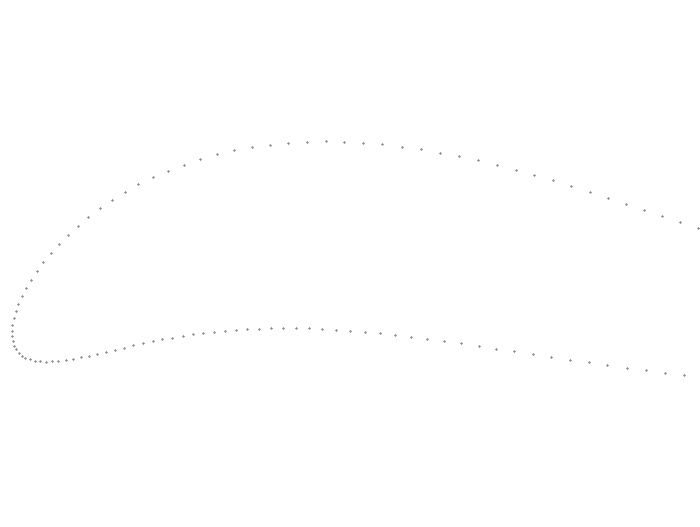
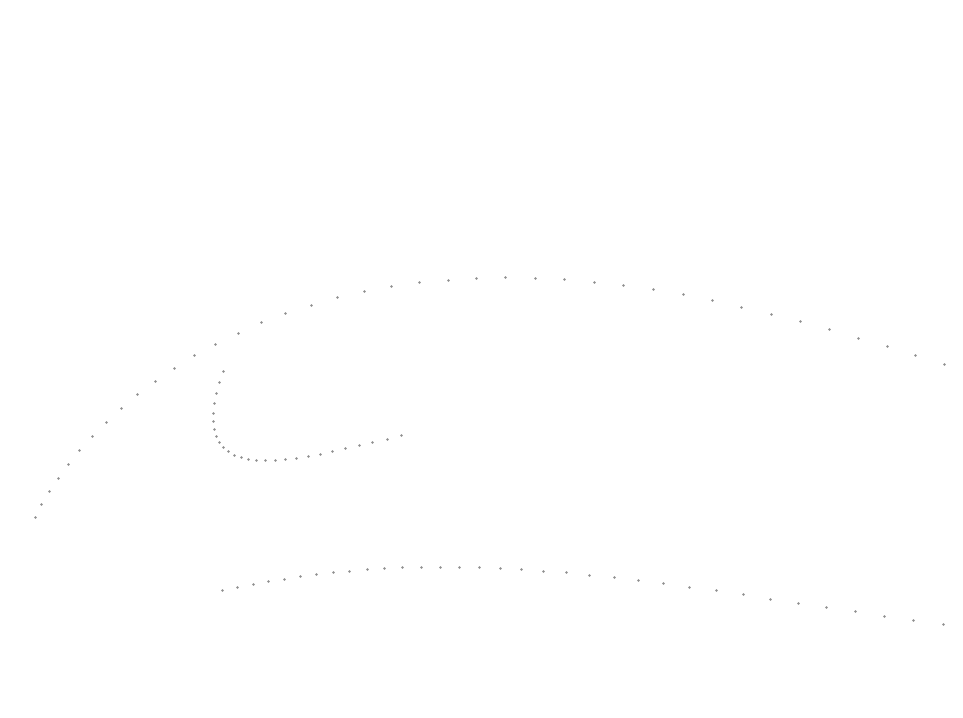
part: (81, 356) -> (320, 452), moved

